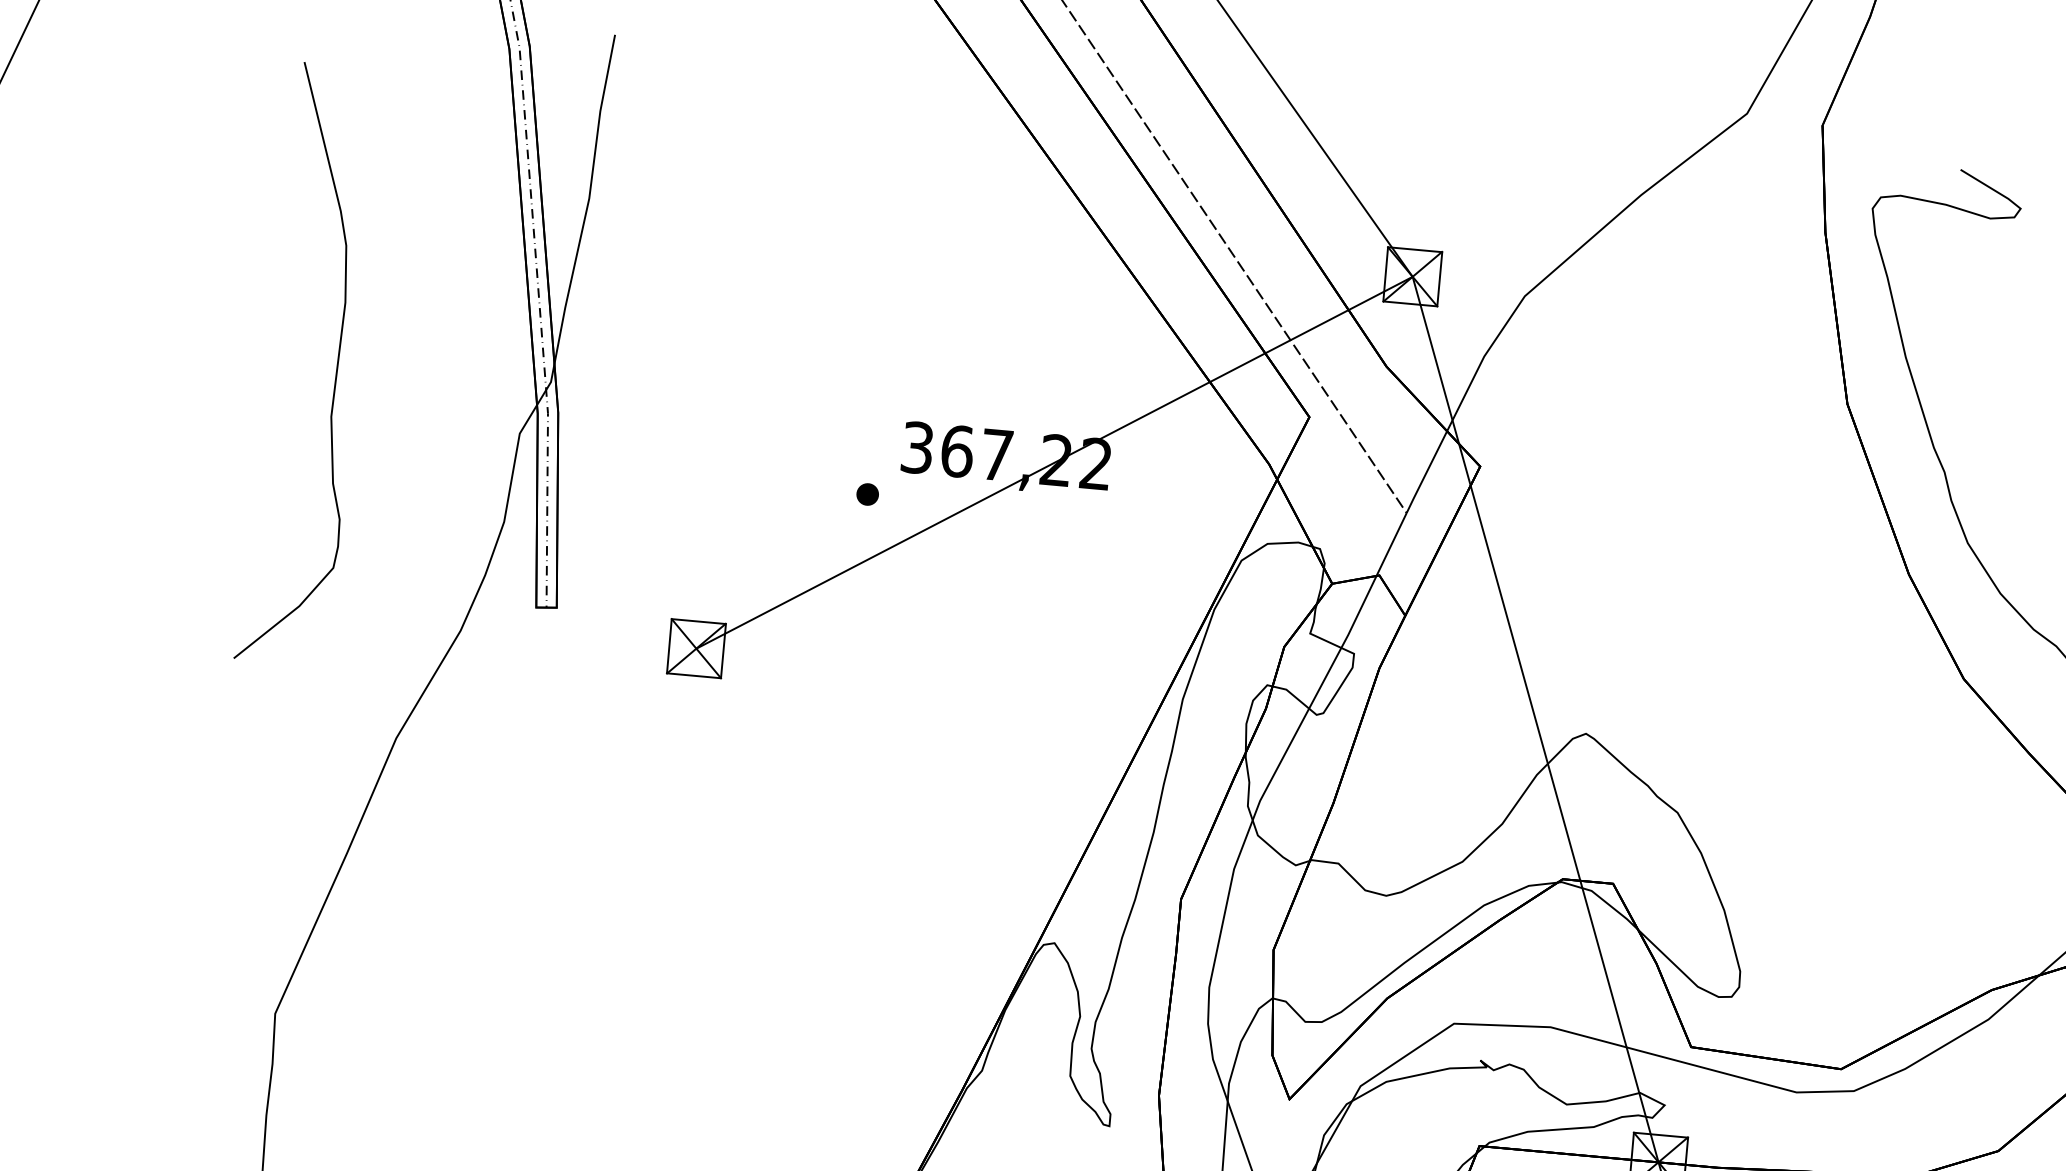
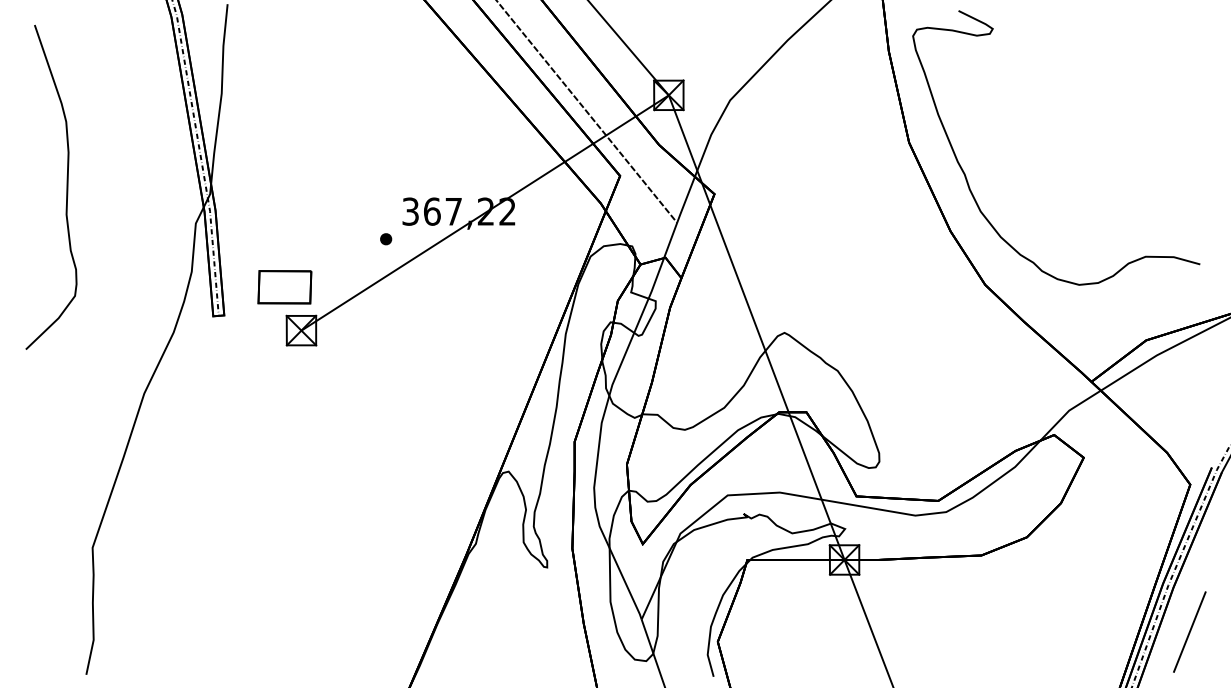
curve: (335, 366) -> (66, 187), moved
part: (672, 566) -> (284, 287), added

